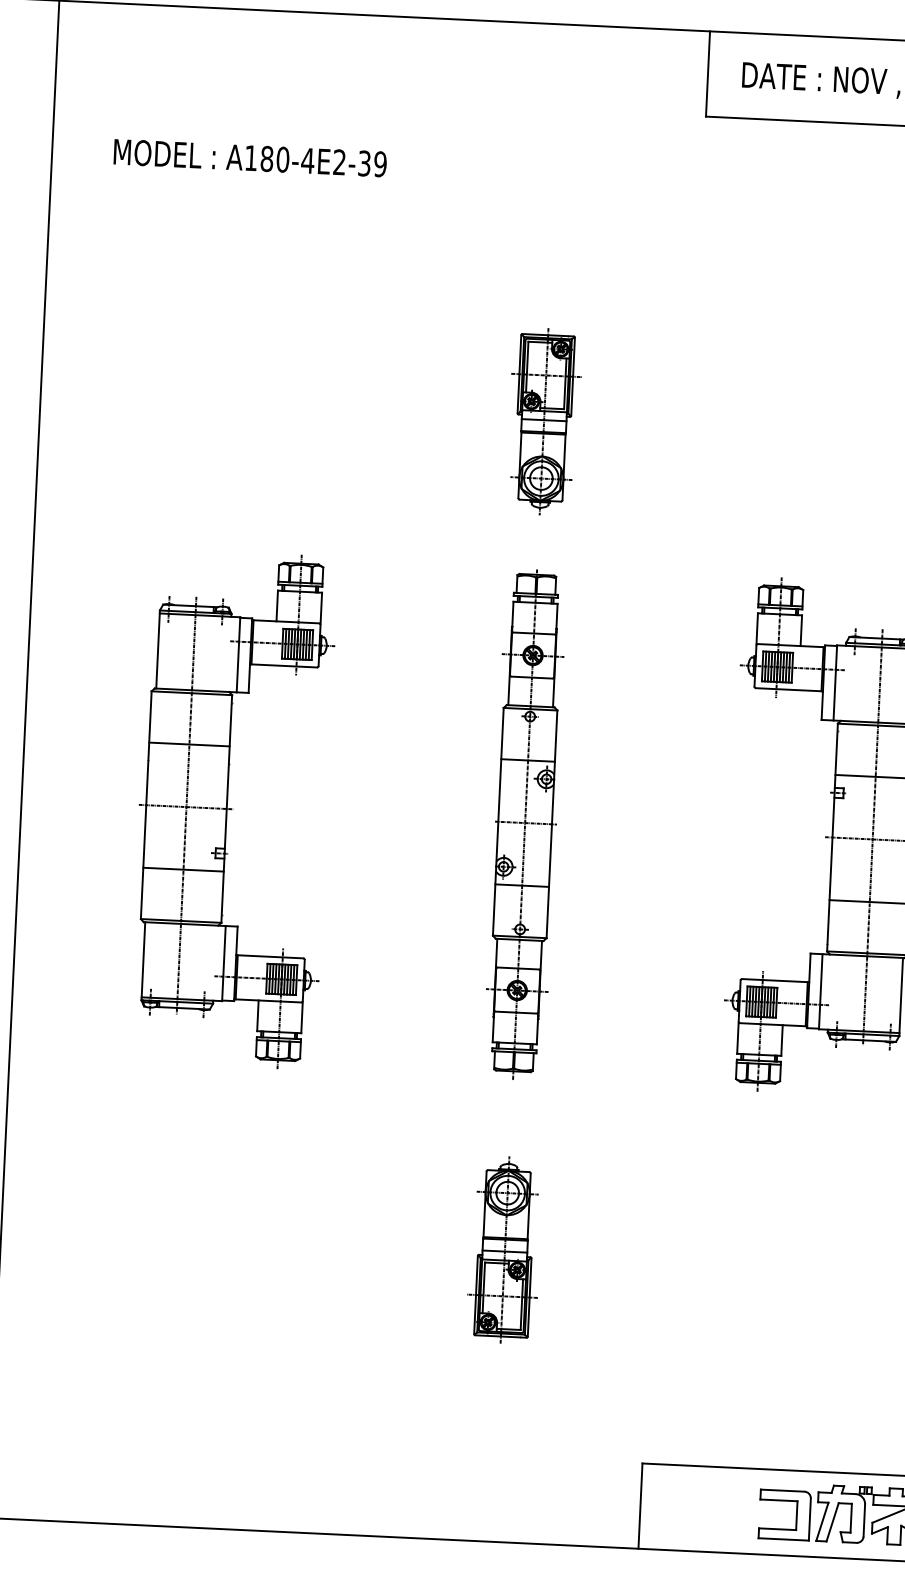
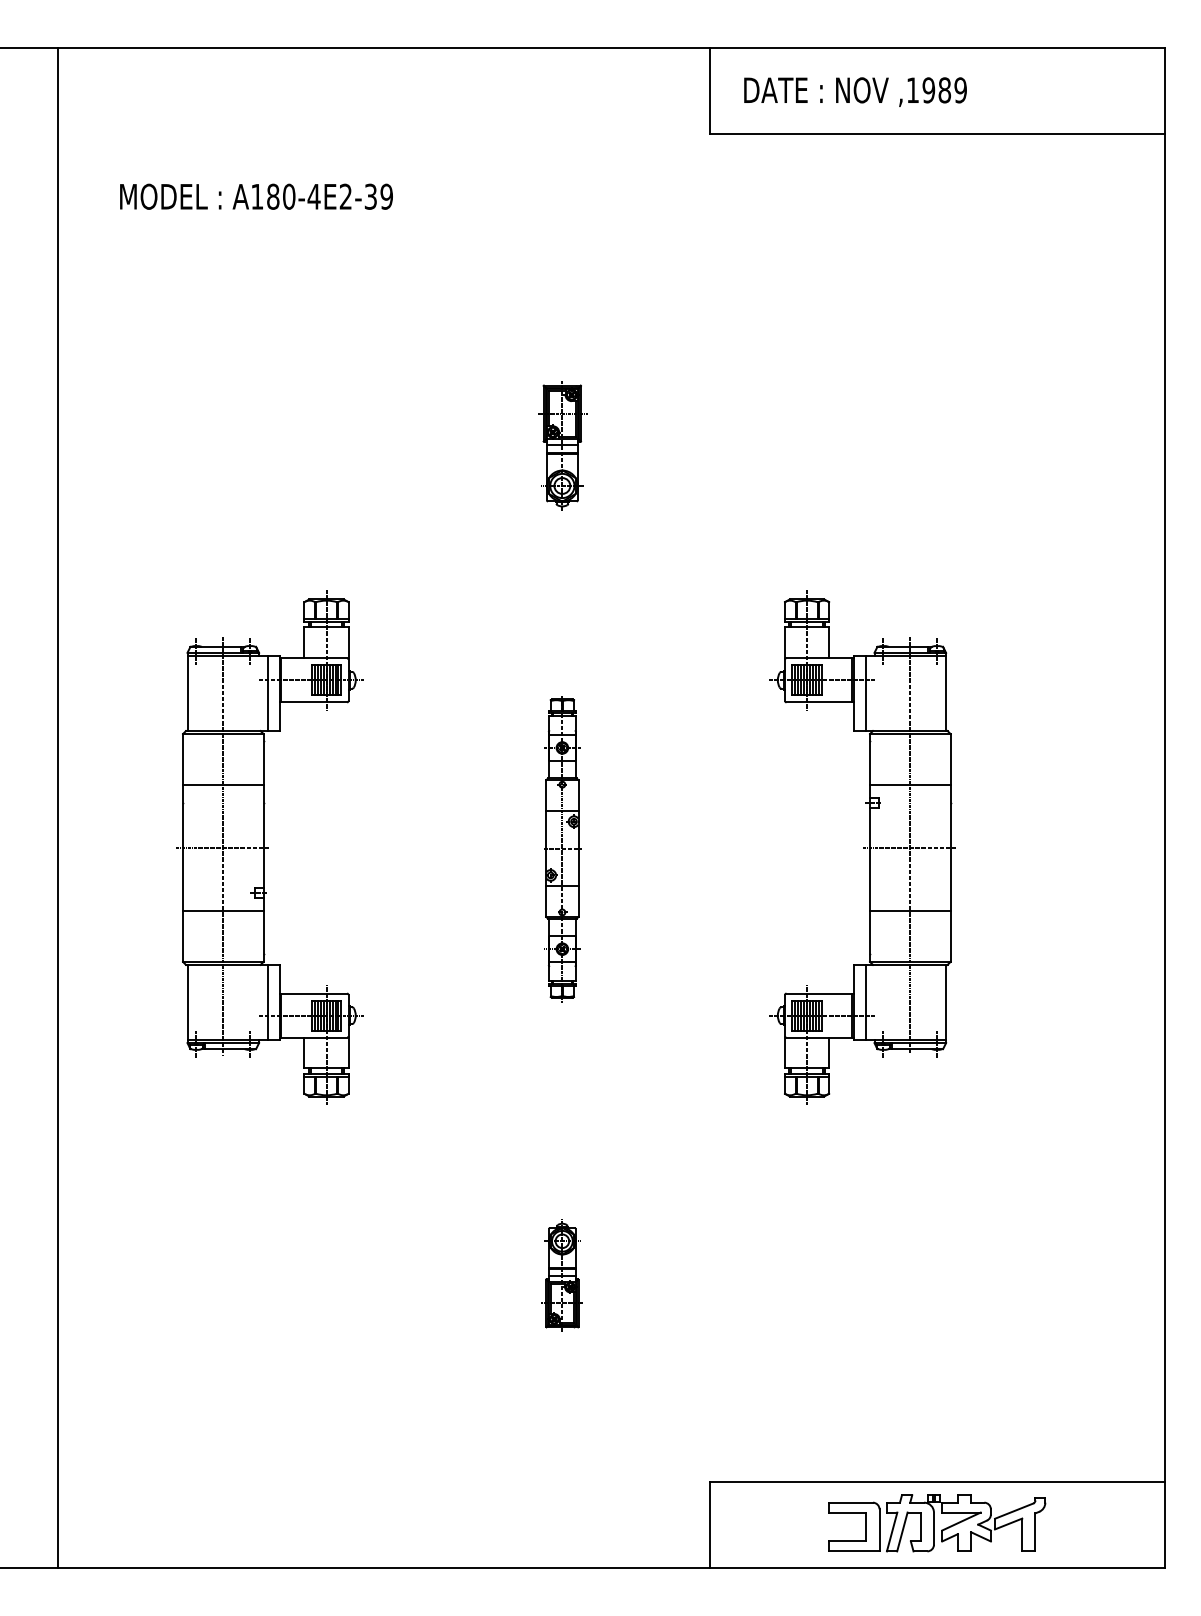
part: (544, 421) -> (562, 445), size x0.7
part: (525, 824) -> (562, 849), size x0.6
part: (505, 1250) -> (562, 1275), size x0.6

